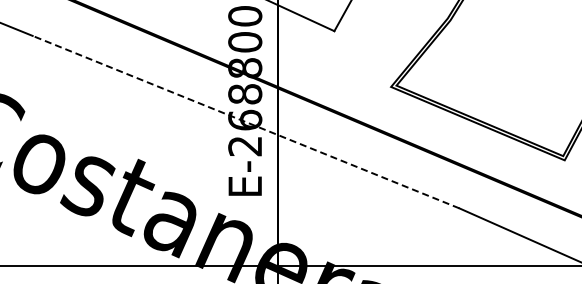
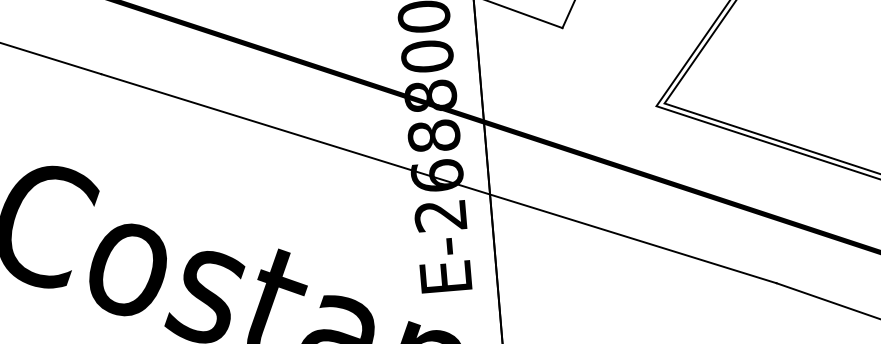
line: (245, 121) -> (437, 177), dashed -> solid

